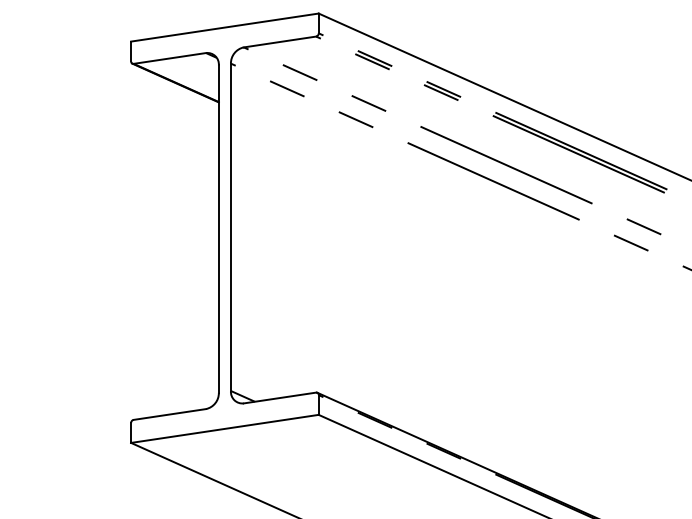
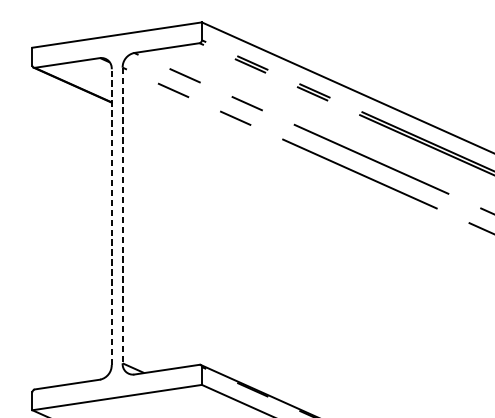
line: (230, 227) -> (122, 215), solid -> dashed
line: (218, 229) -> (111, 217), solid -> dashed

